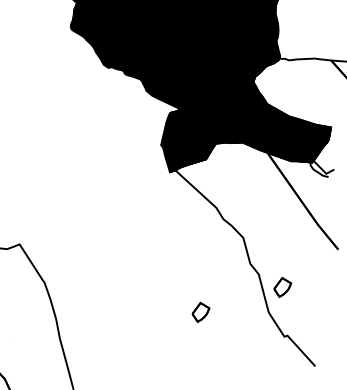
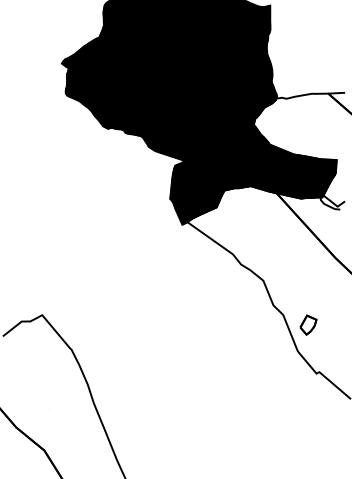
part: (200, 311) -> (230, 359), removed

